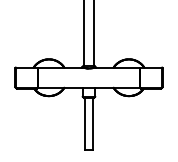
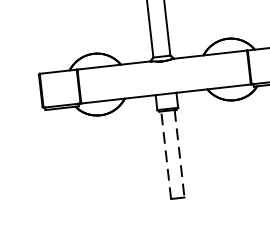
line: (84, 123) -> (165, 154), solid -> dashed
line: (92, 124) -> (178, 154), solid -> dashed

